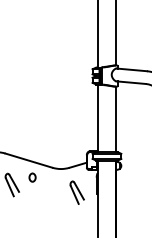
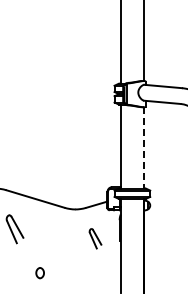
line: (116, 119) -> (144, 147), solid -> dashed
part: (32, 177) -> (39, 273), moved
part: (77, 192) -> (95, 238), size x0.7

